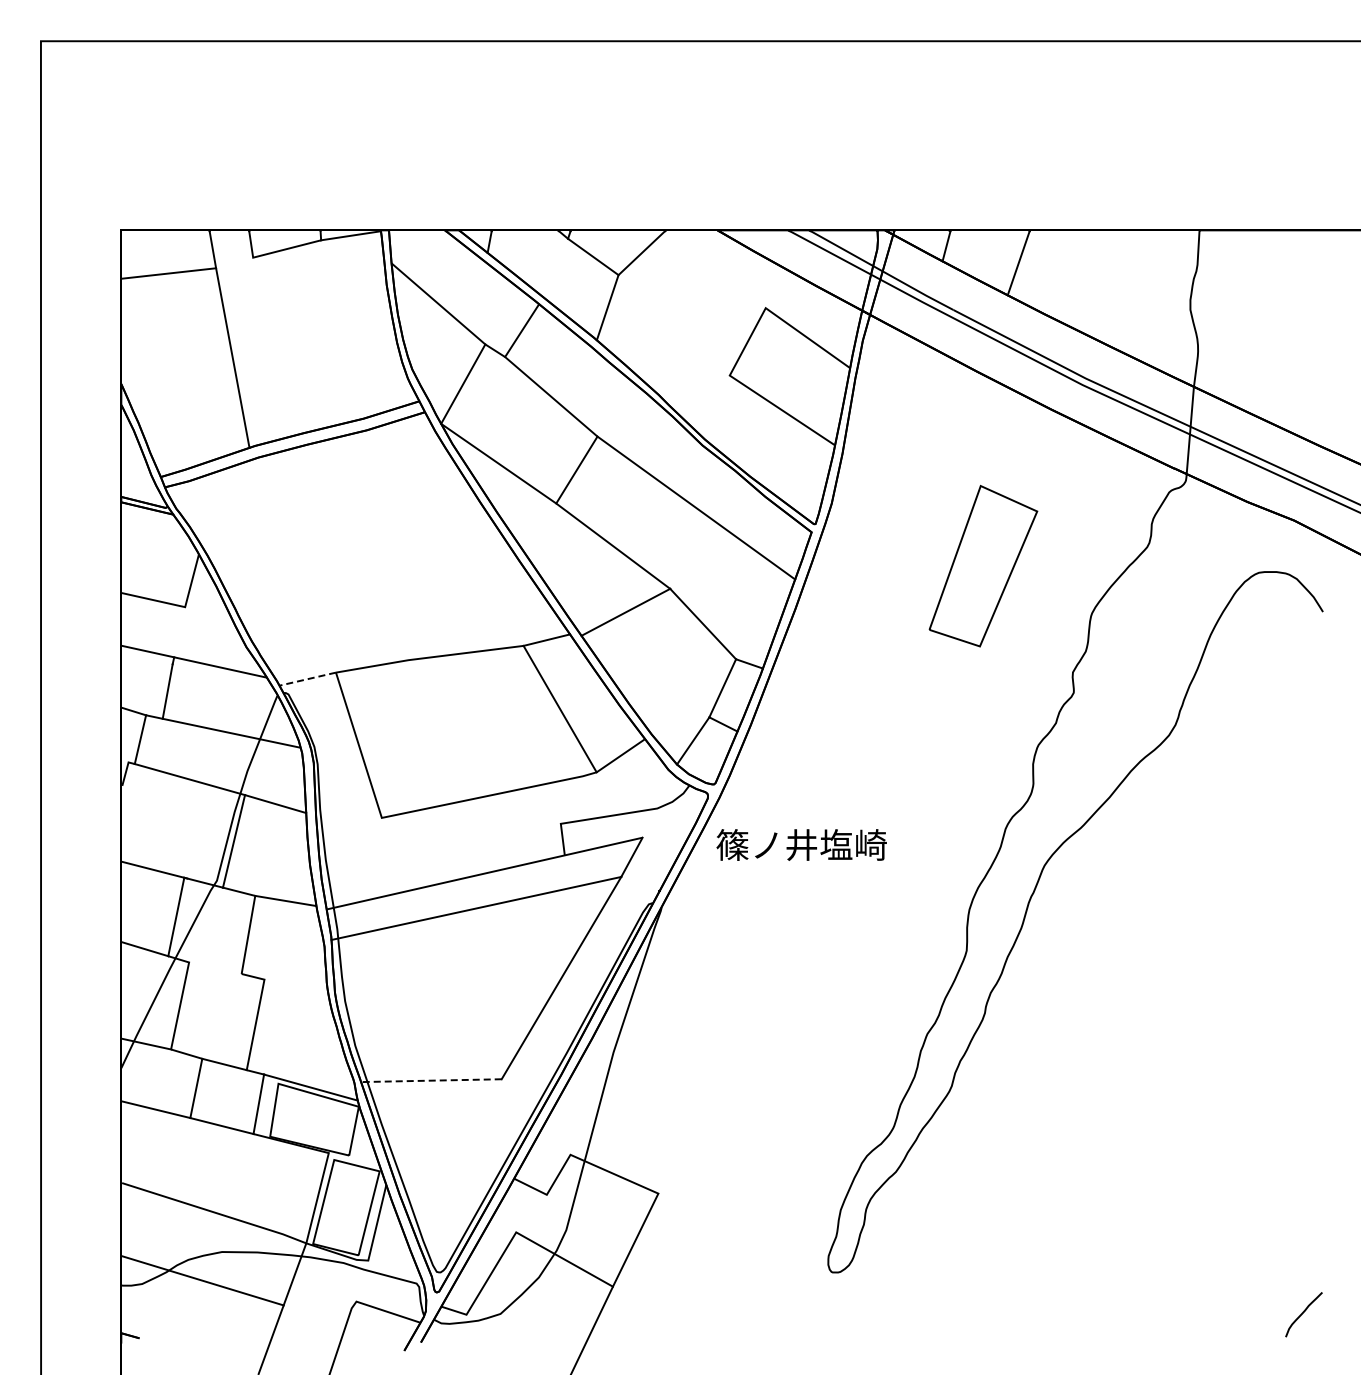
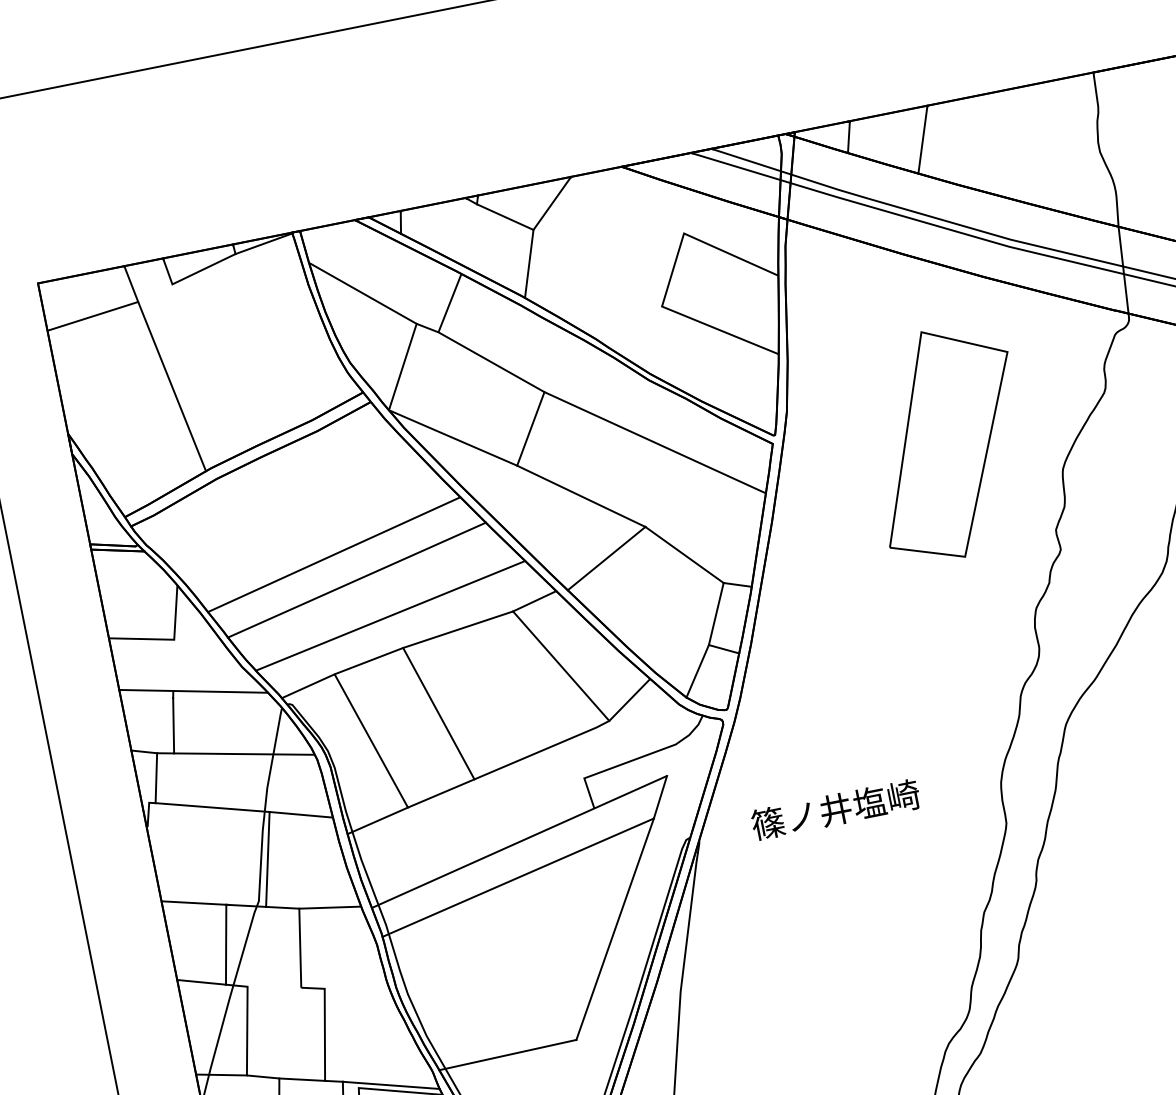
line: (358, 554) -> (333, 554), added
part: (983, 565) -> (947, 442), size x1.43
line: (376, 584) -> (357, 580), added
line: (402, 625) -> (390, 615), added
line: (307, 679) -> (308, 686), dashed -> solid
line: (430, 731) -> (438, 713), added
line: (349, 824) -> (377, 820), added
text: (801, 844) -> (835, 809), moved
line: (430, 1080) -> (506, 1055), dashed -> solid

